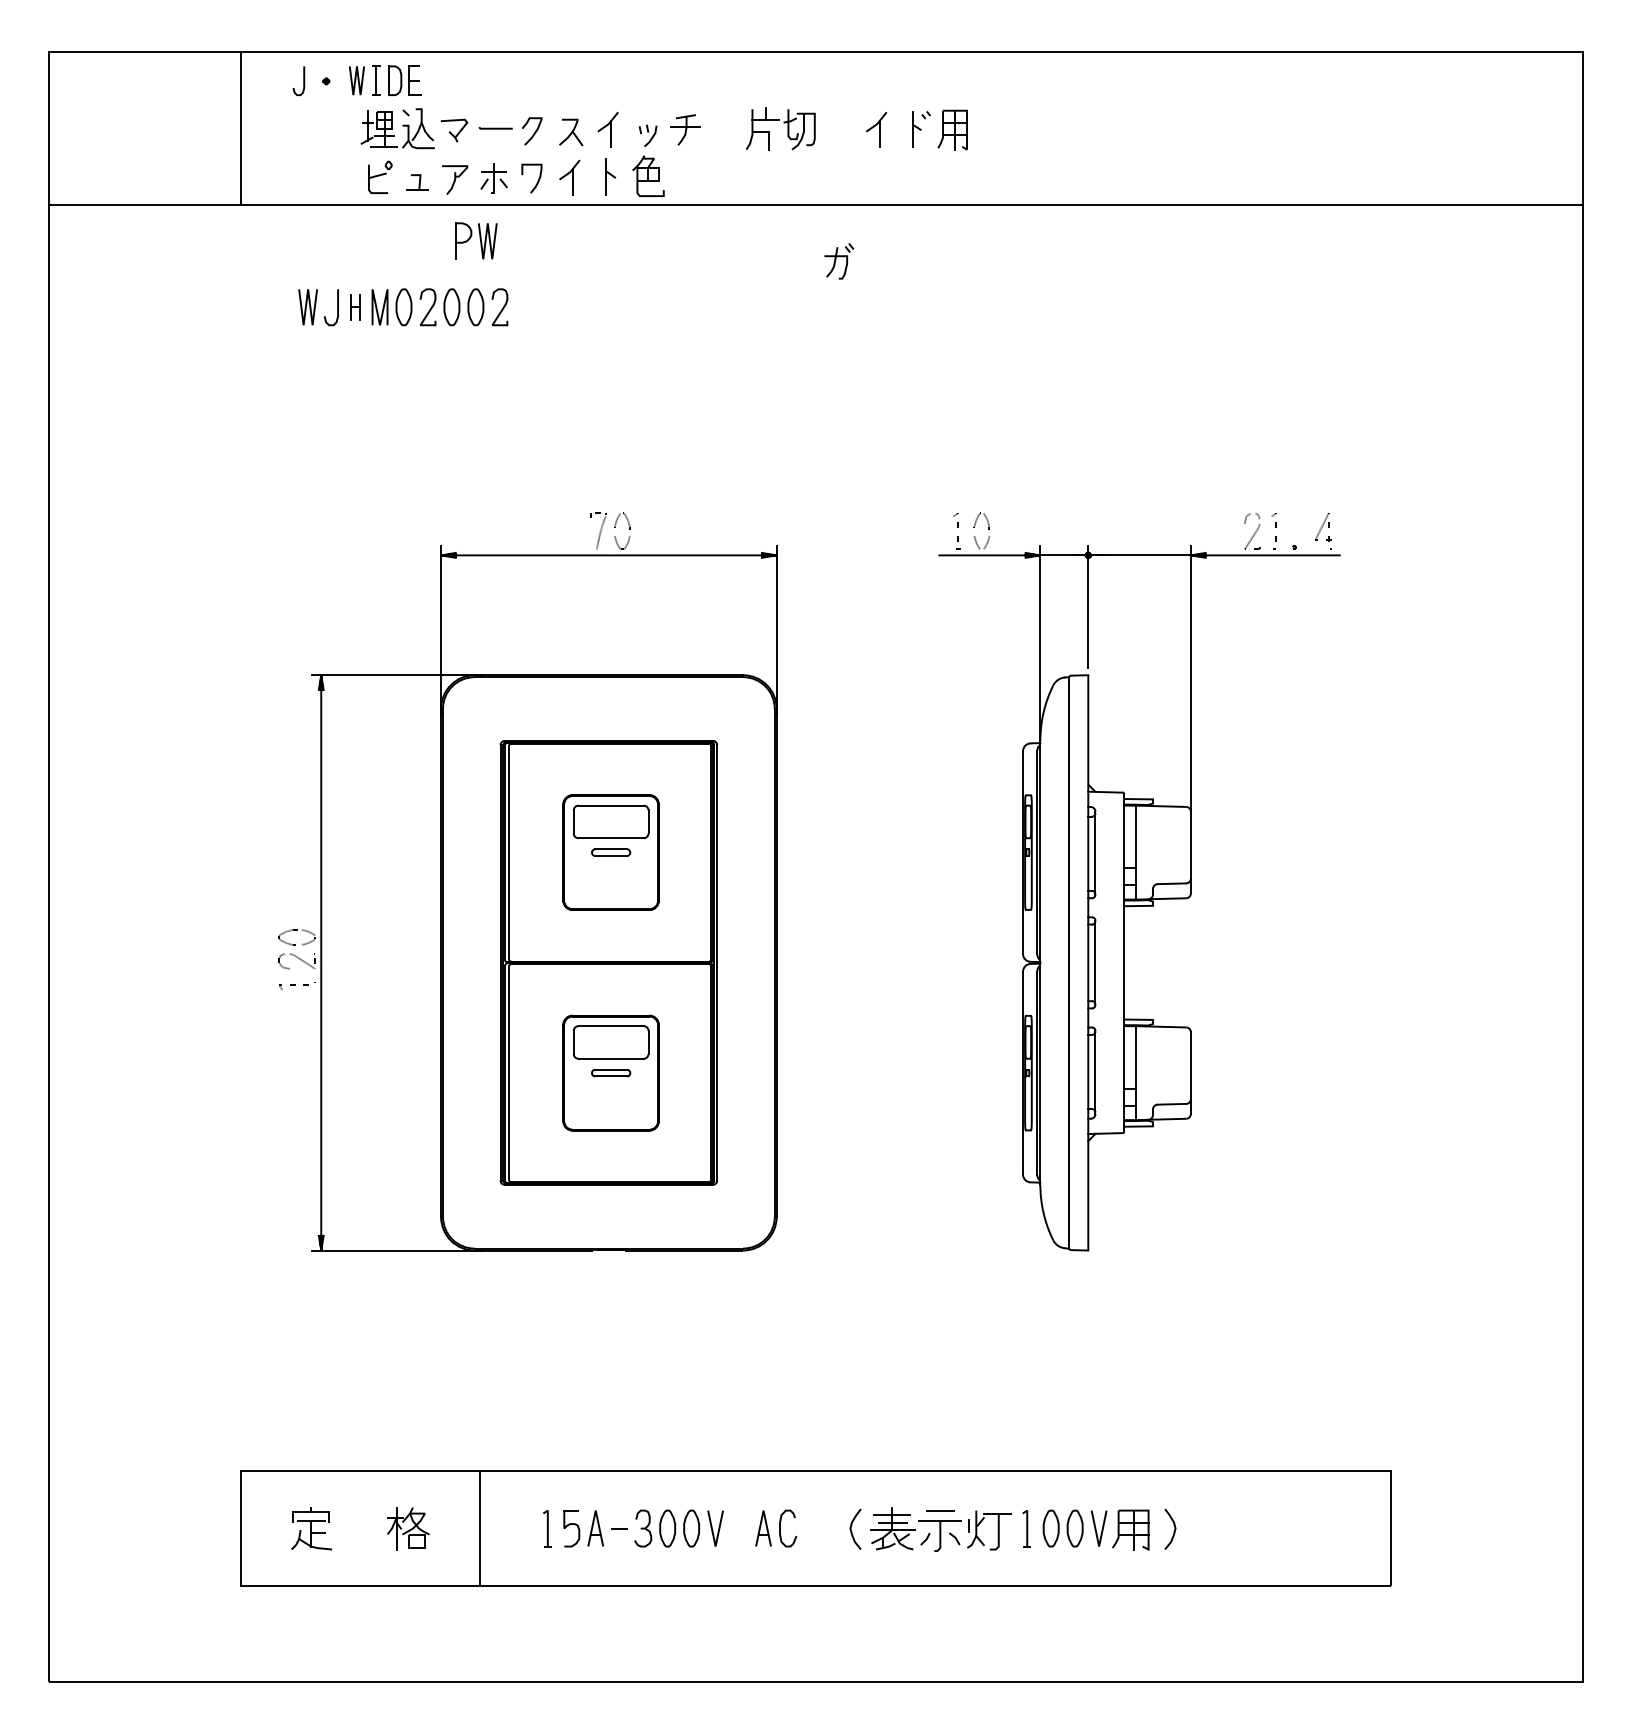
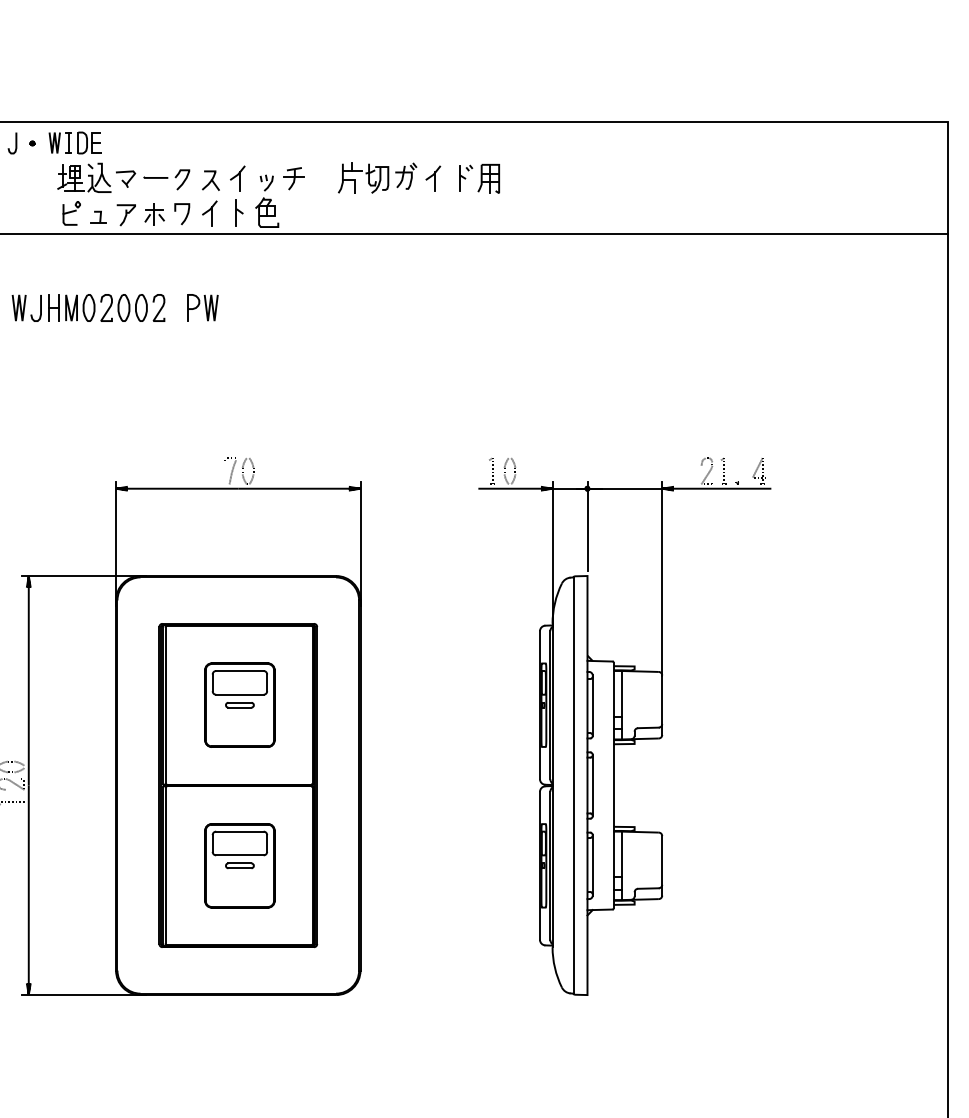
part: (476, 240) -> (203, 307), moved
part: (839, 261) -> (406, 176), moved
part: (355, 306) -> (53, 307), size x1.43

